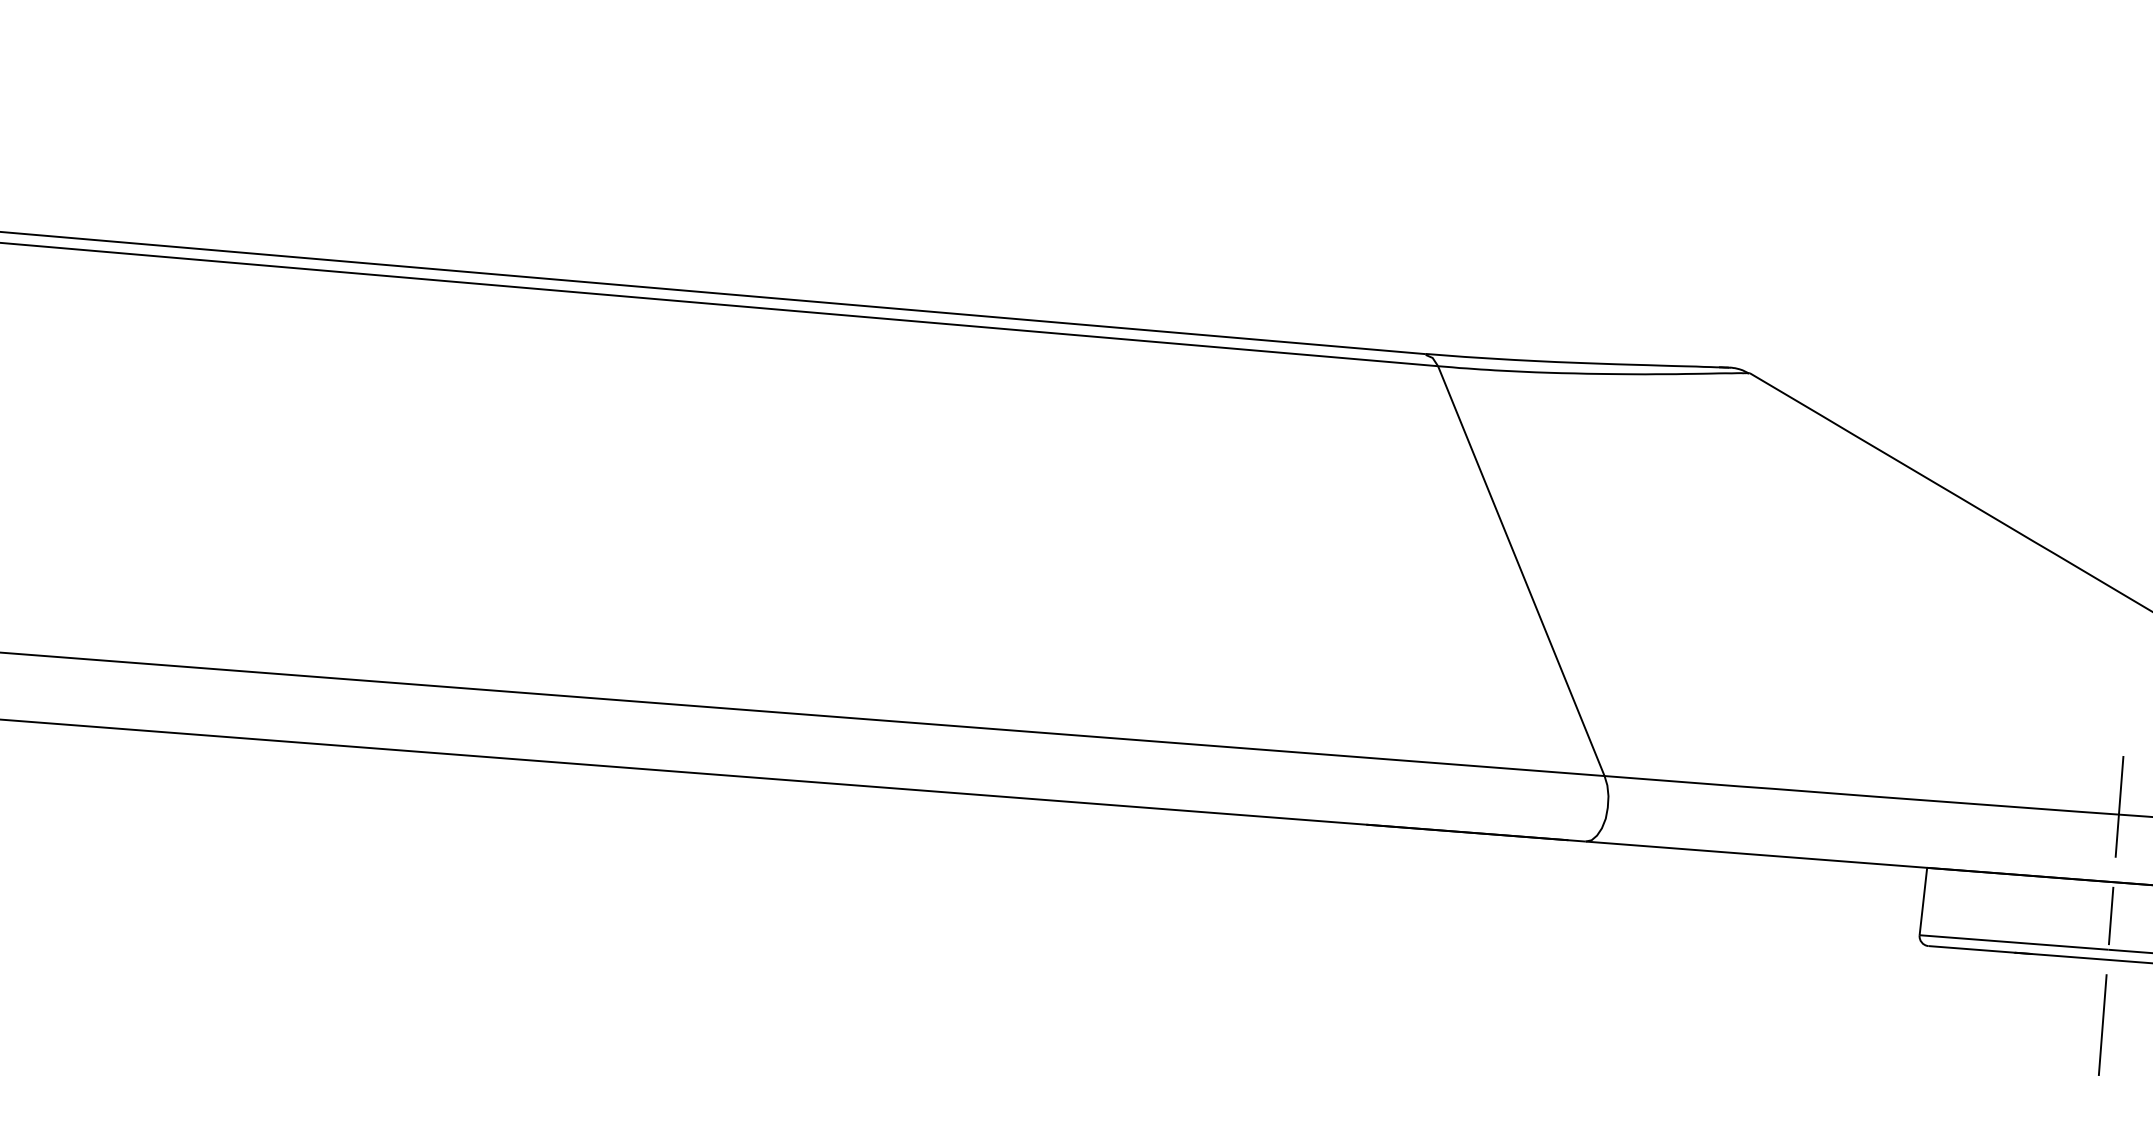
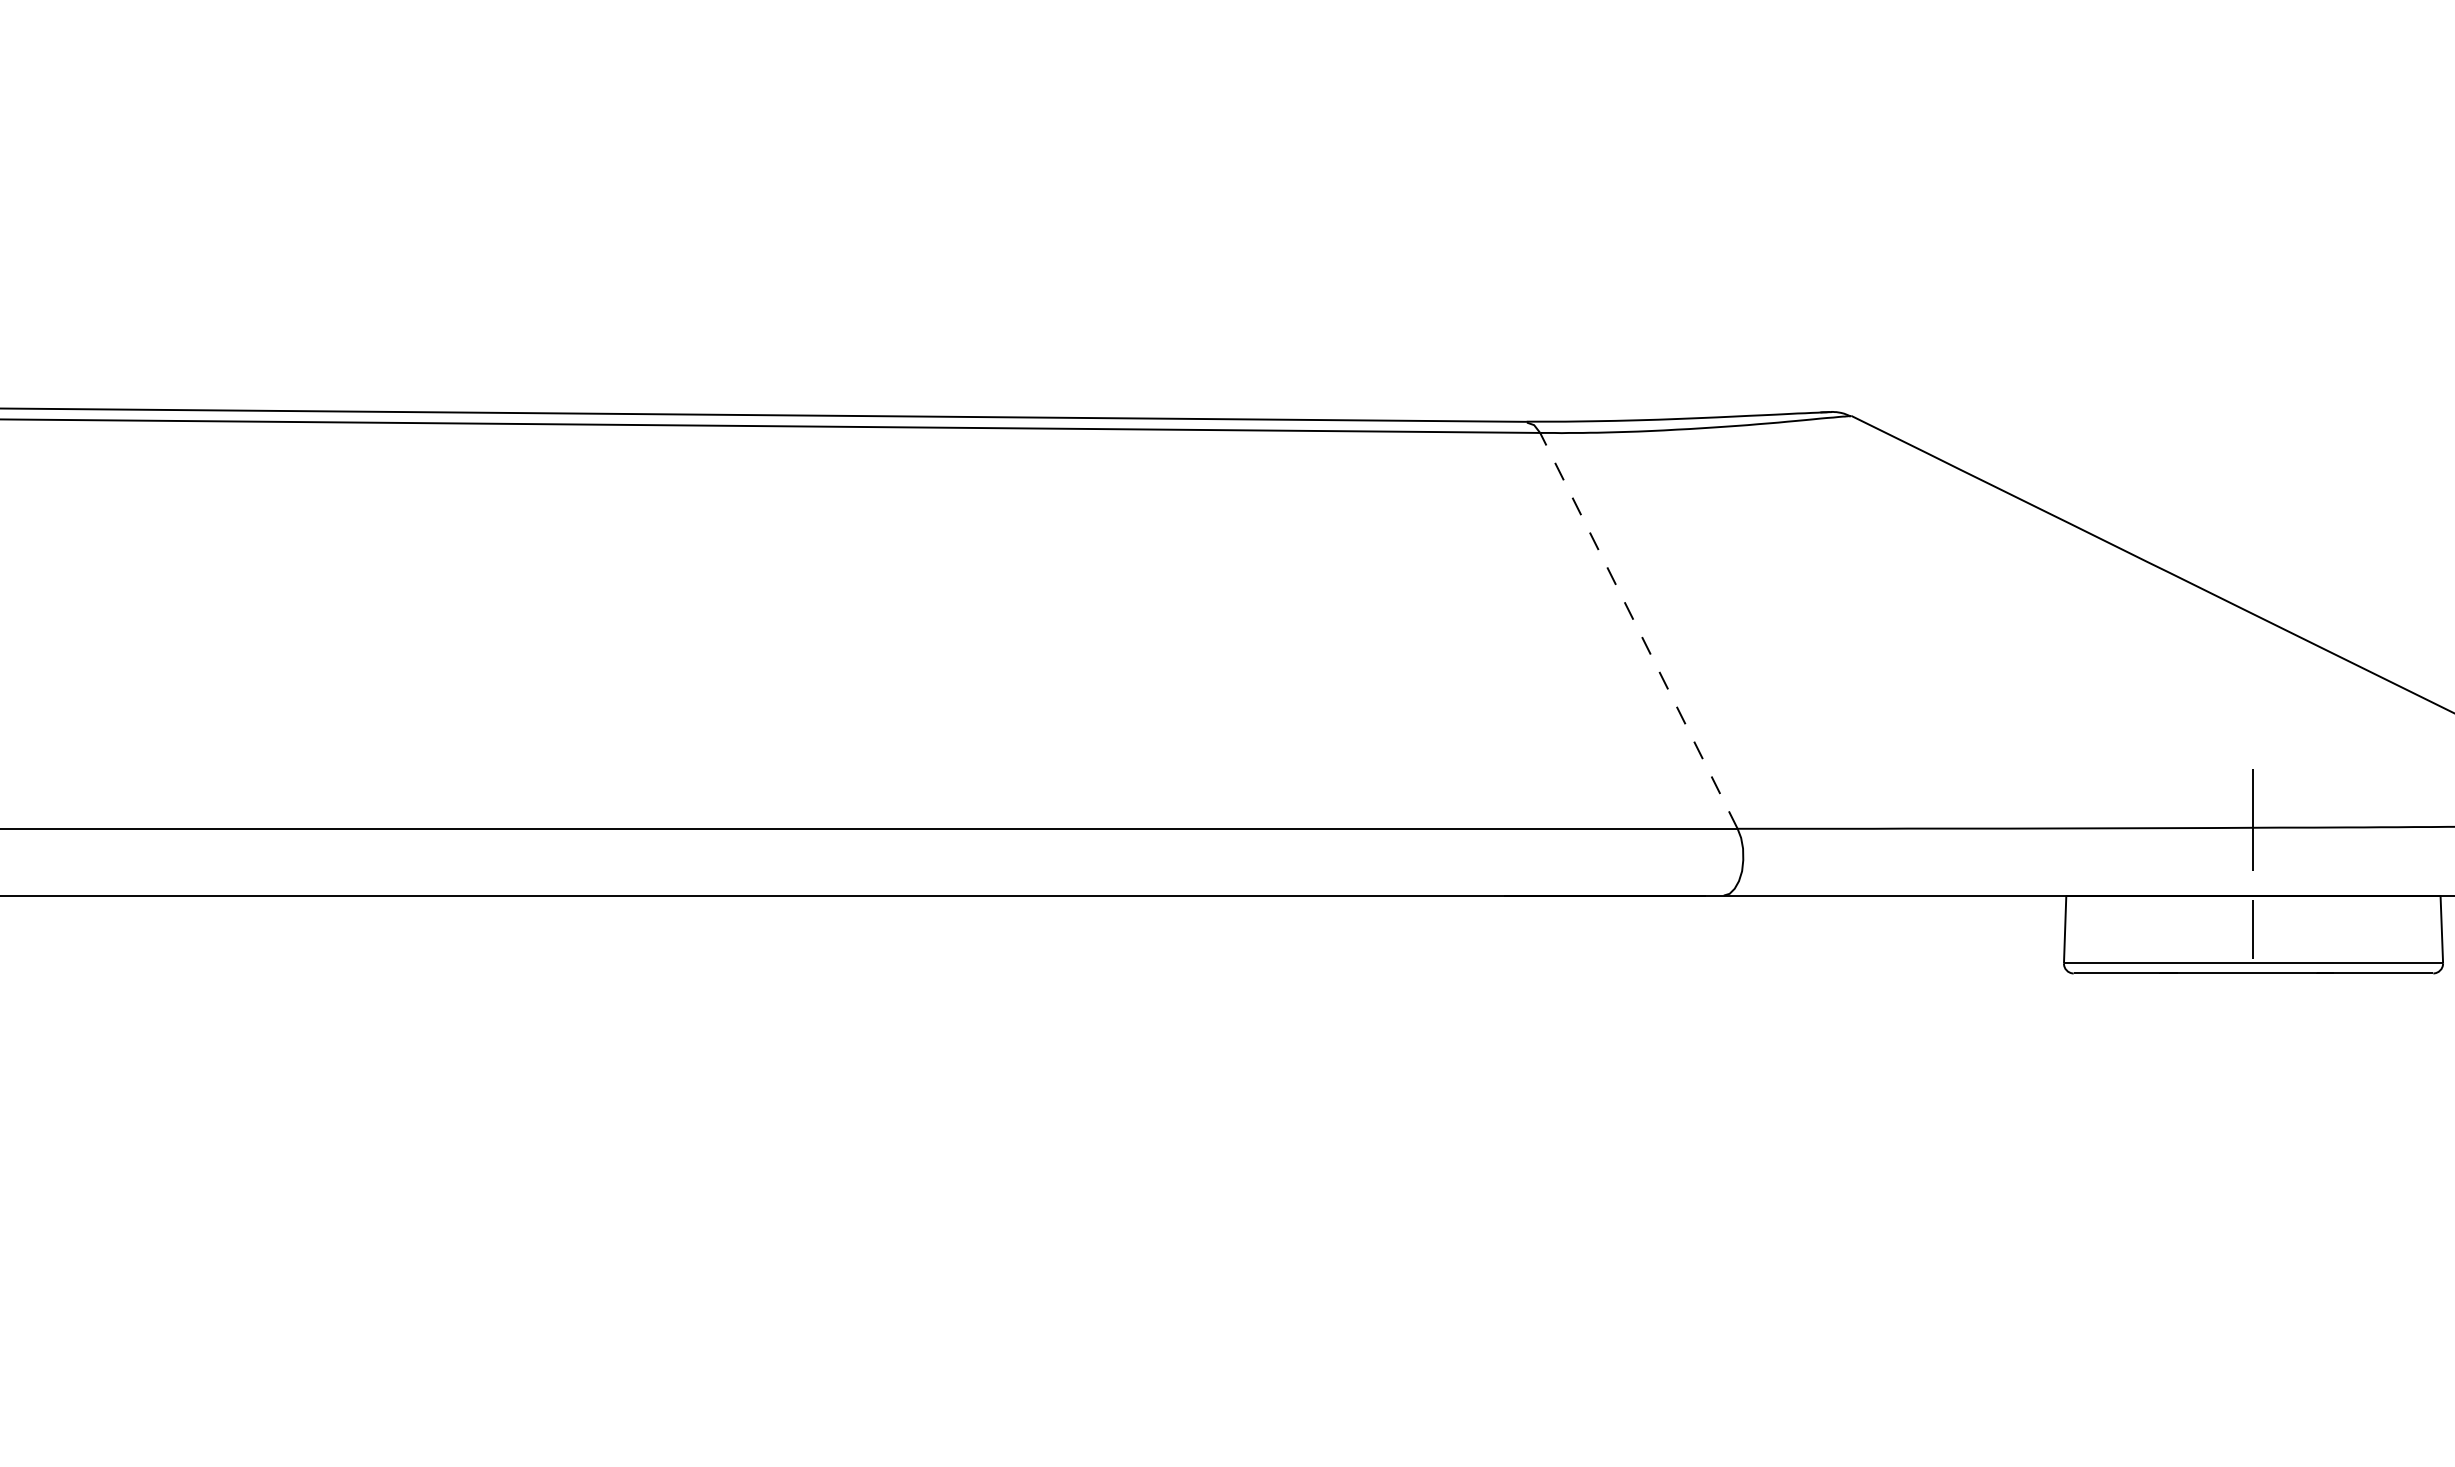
line: (1520, 570) -> (1638, 630), solid -> dashed
line: (2101, 1024) -> (2252, 1038), removed

